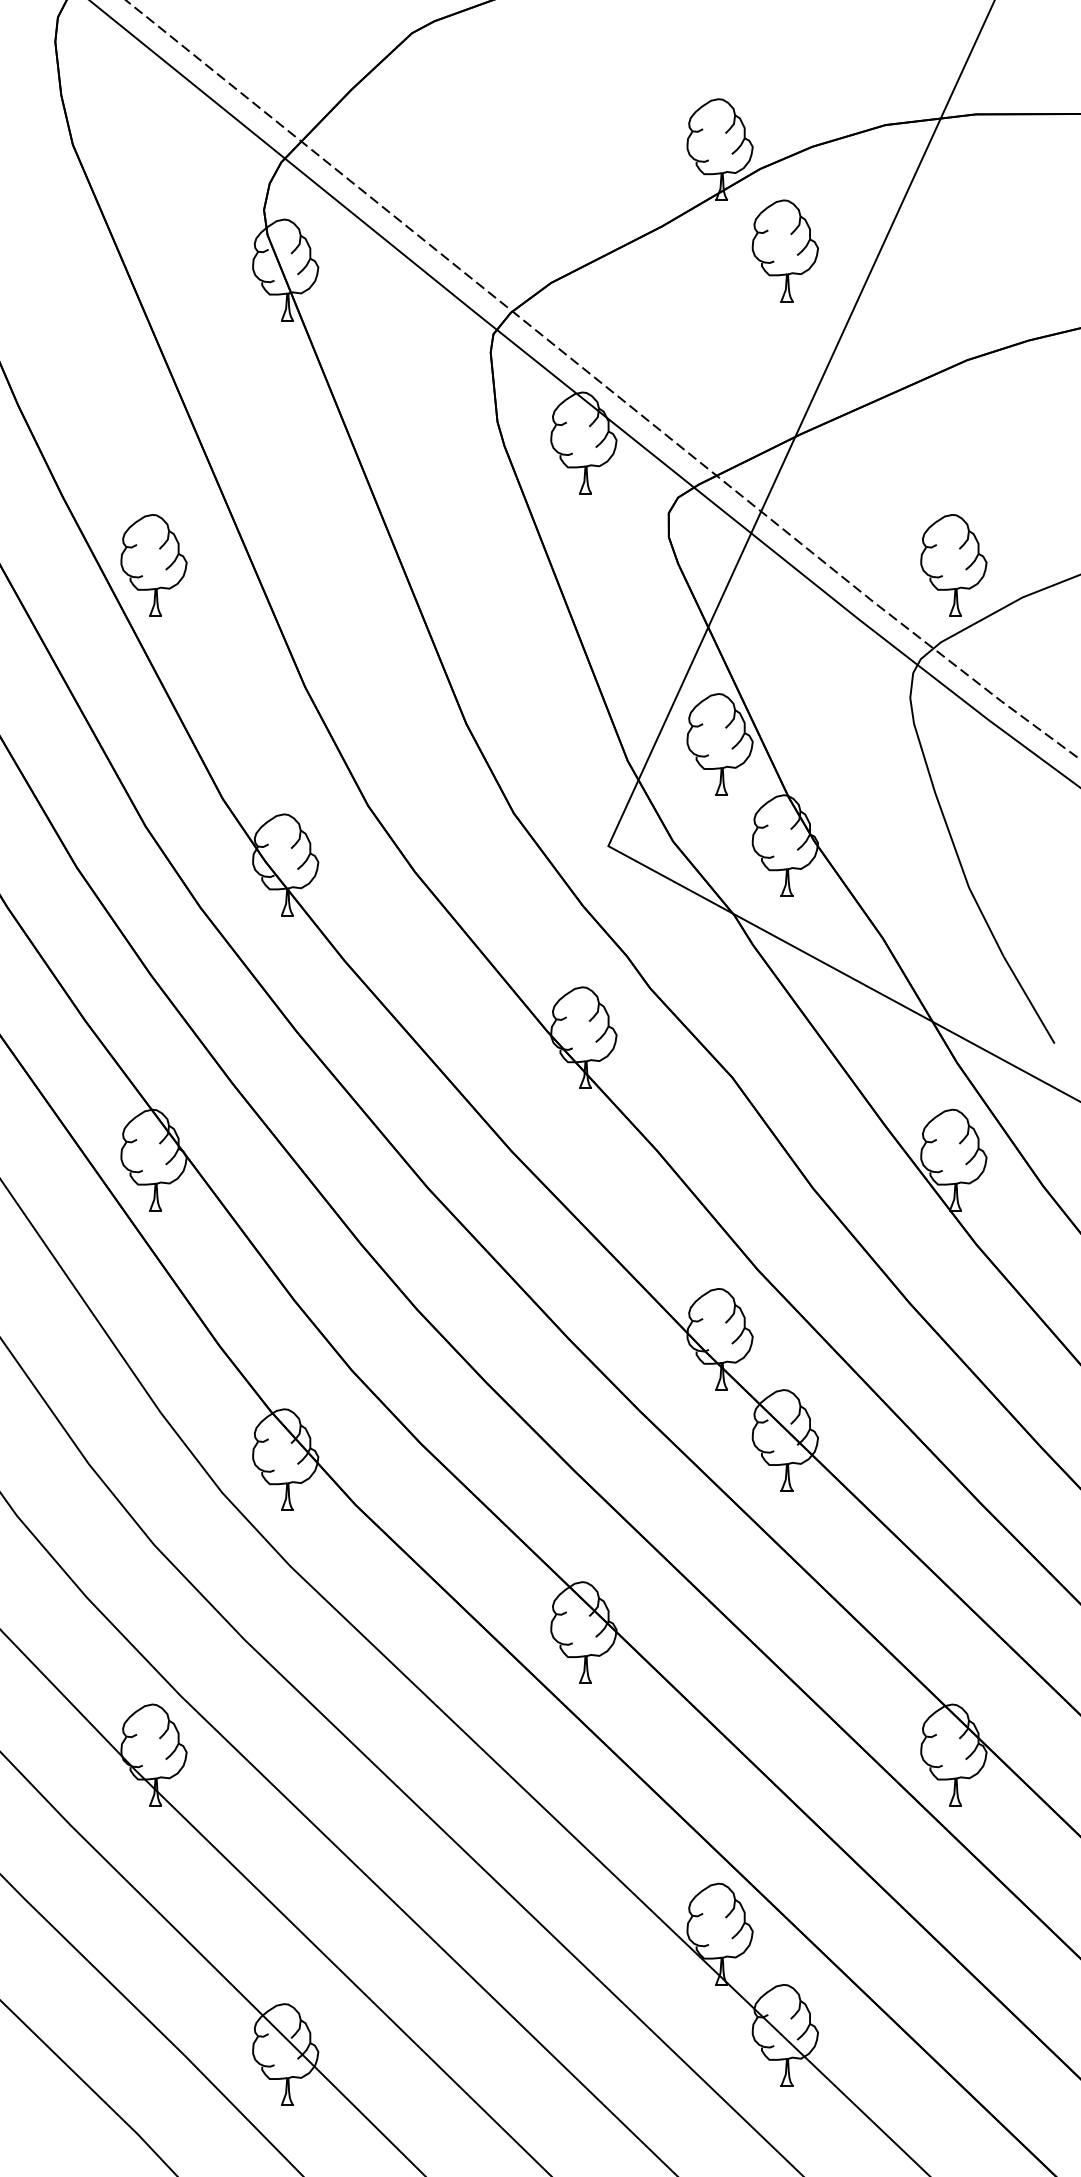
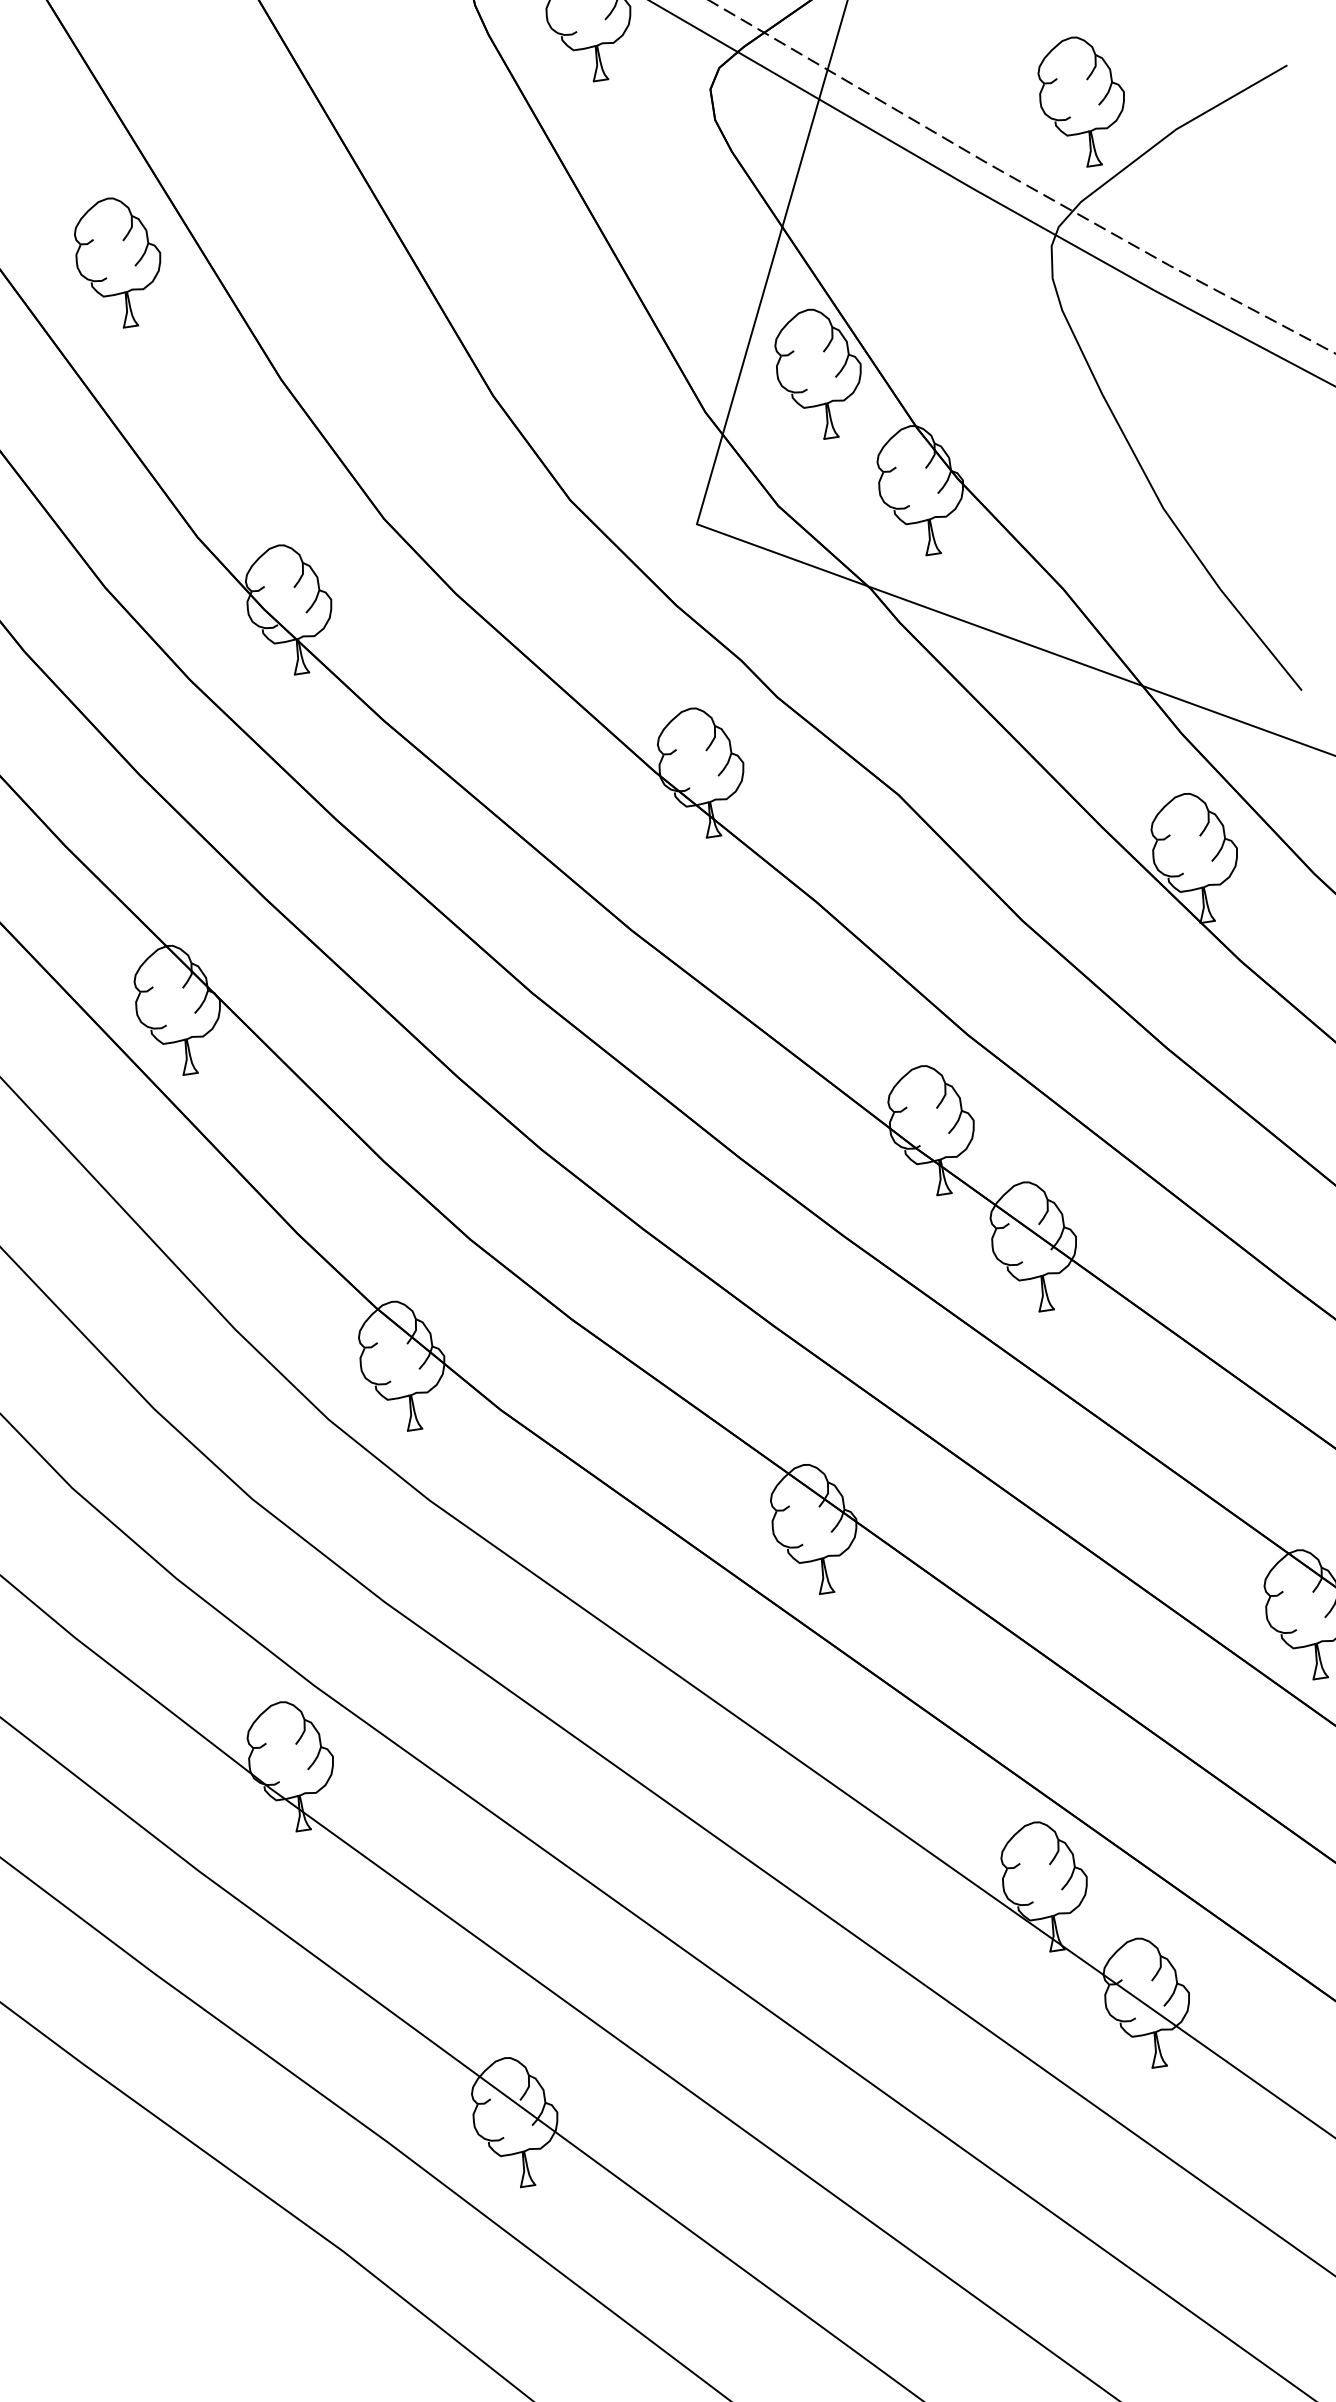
part: (153, 565) -> (118, 262), moved

